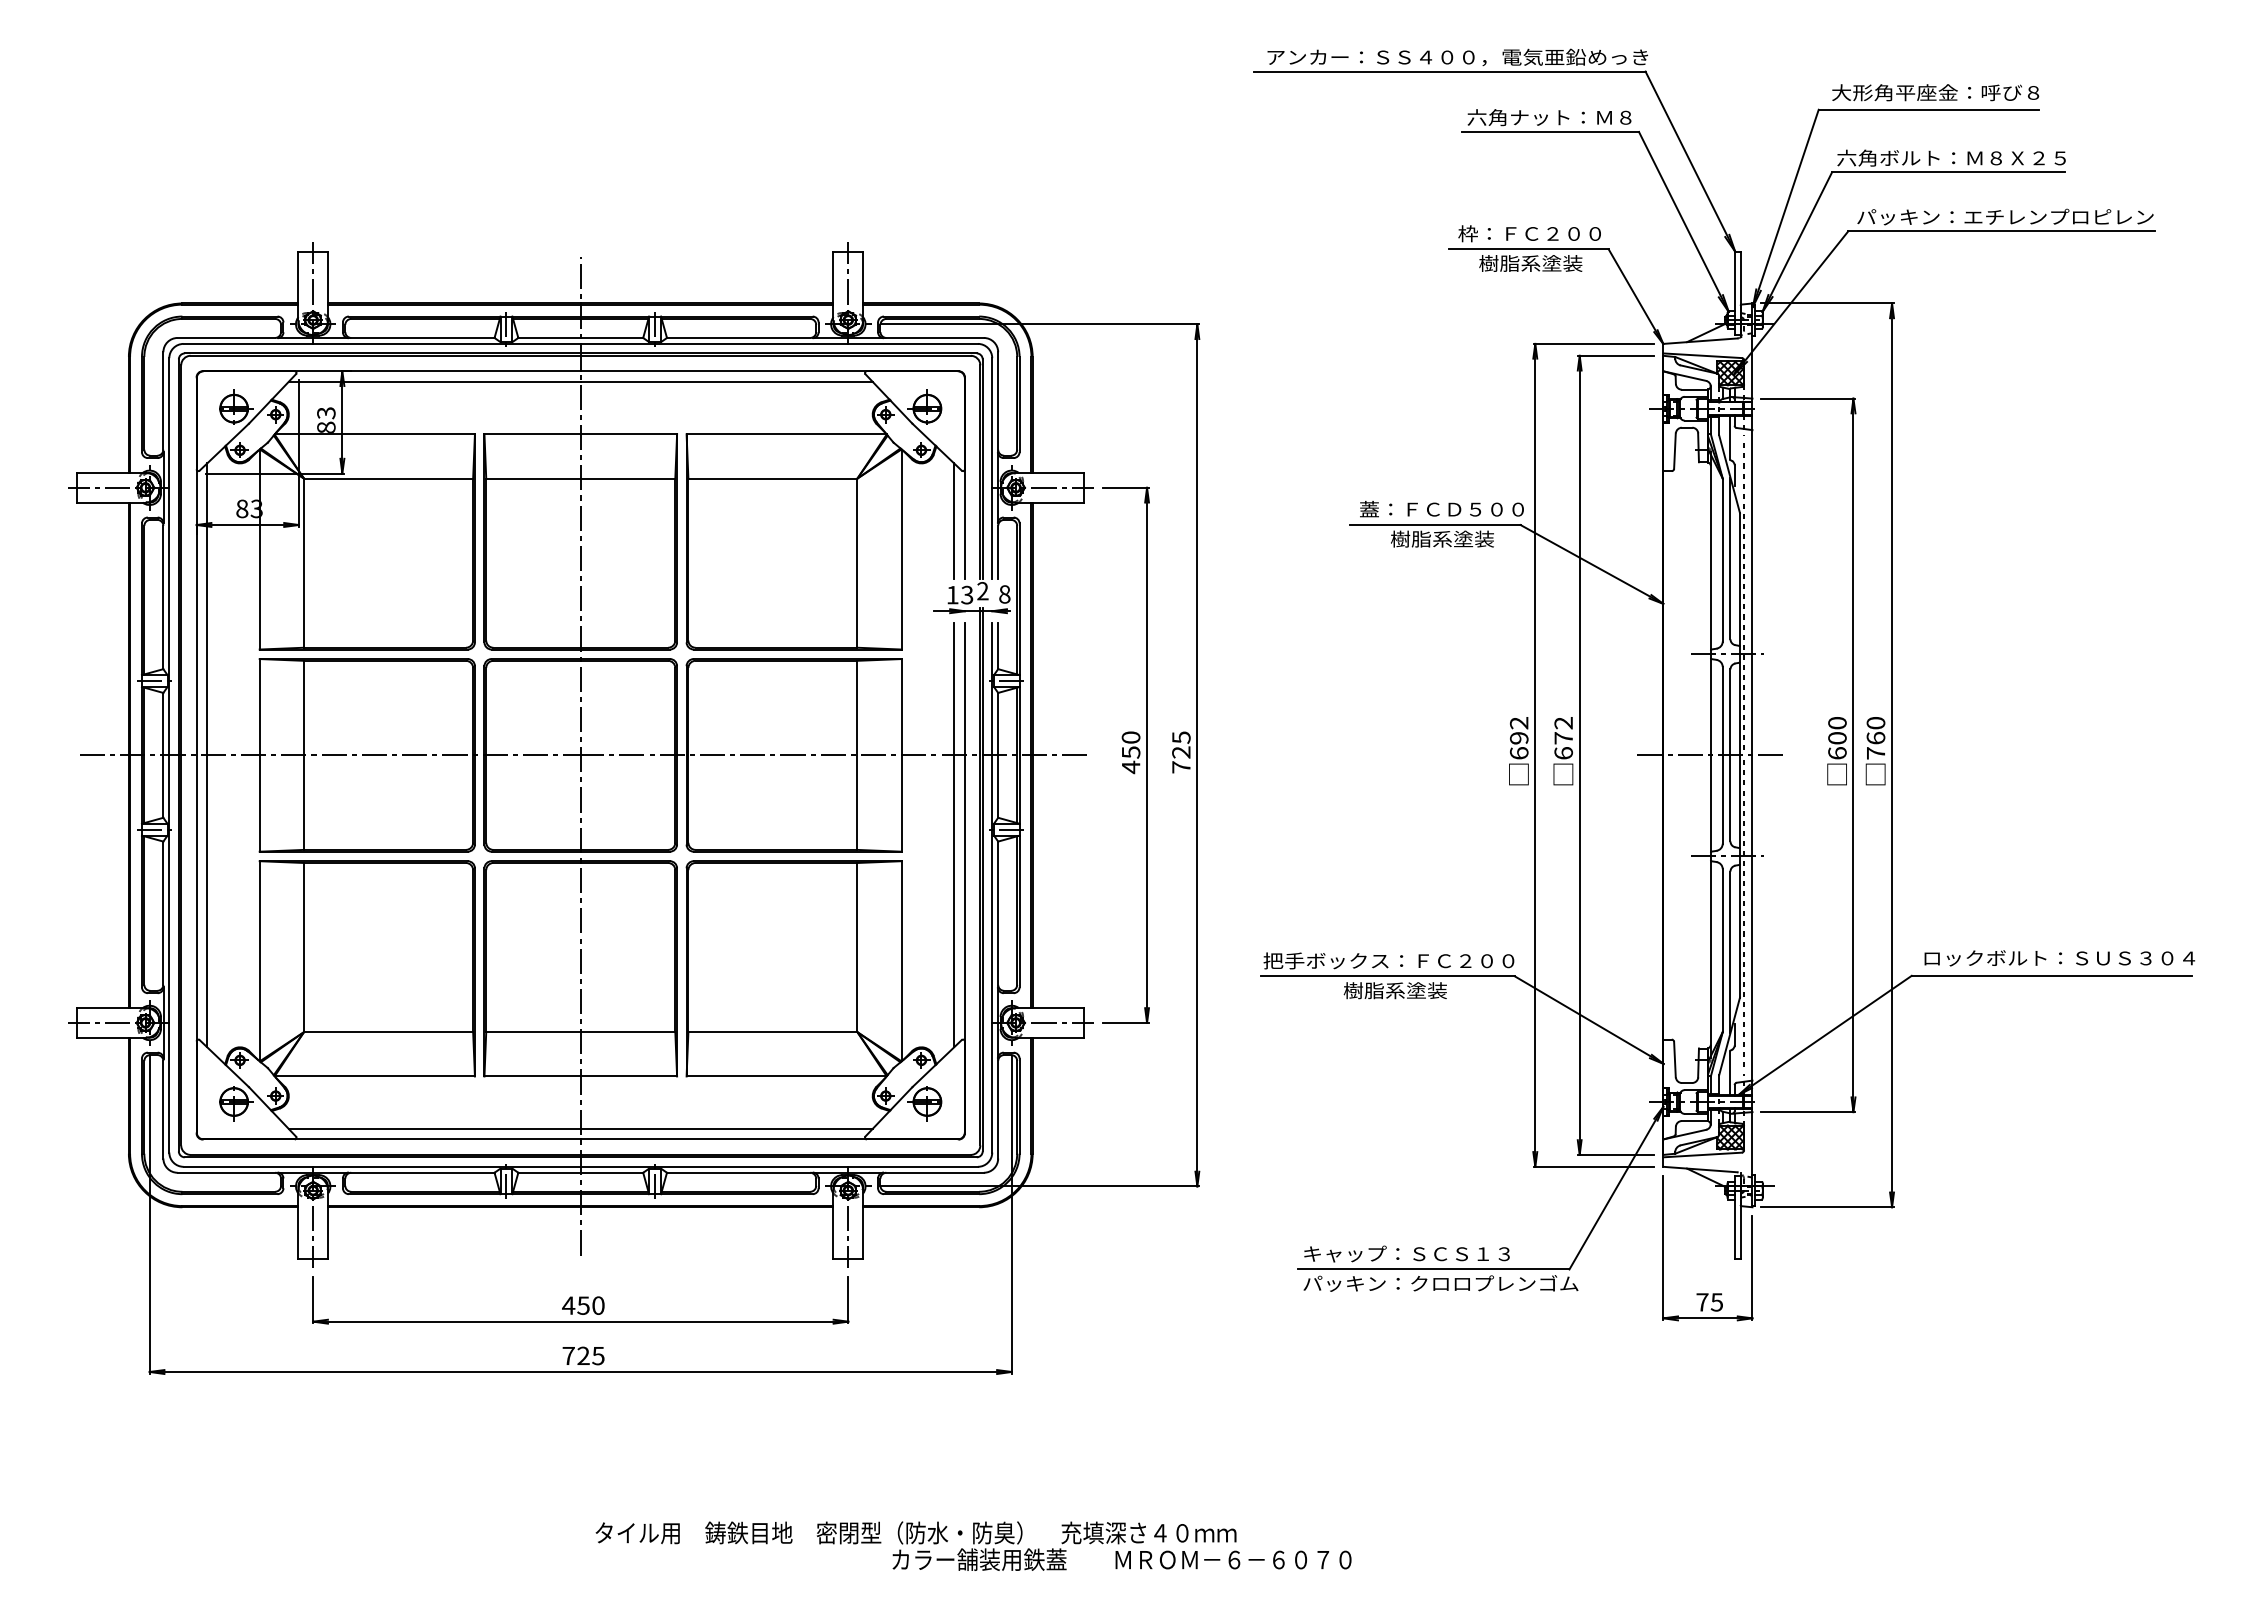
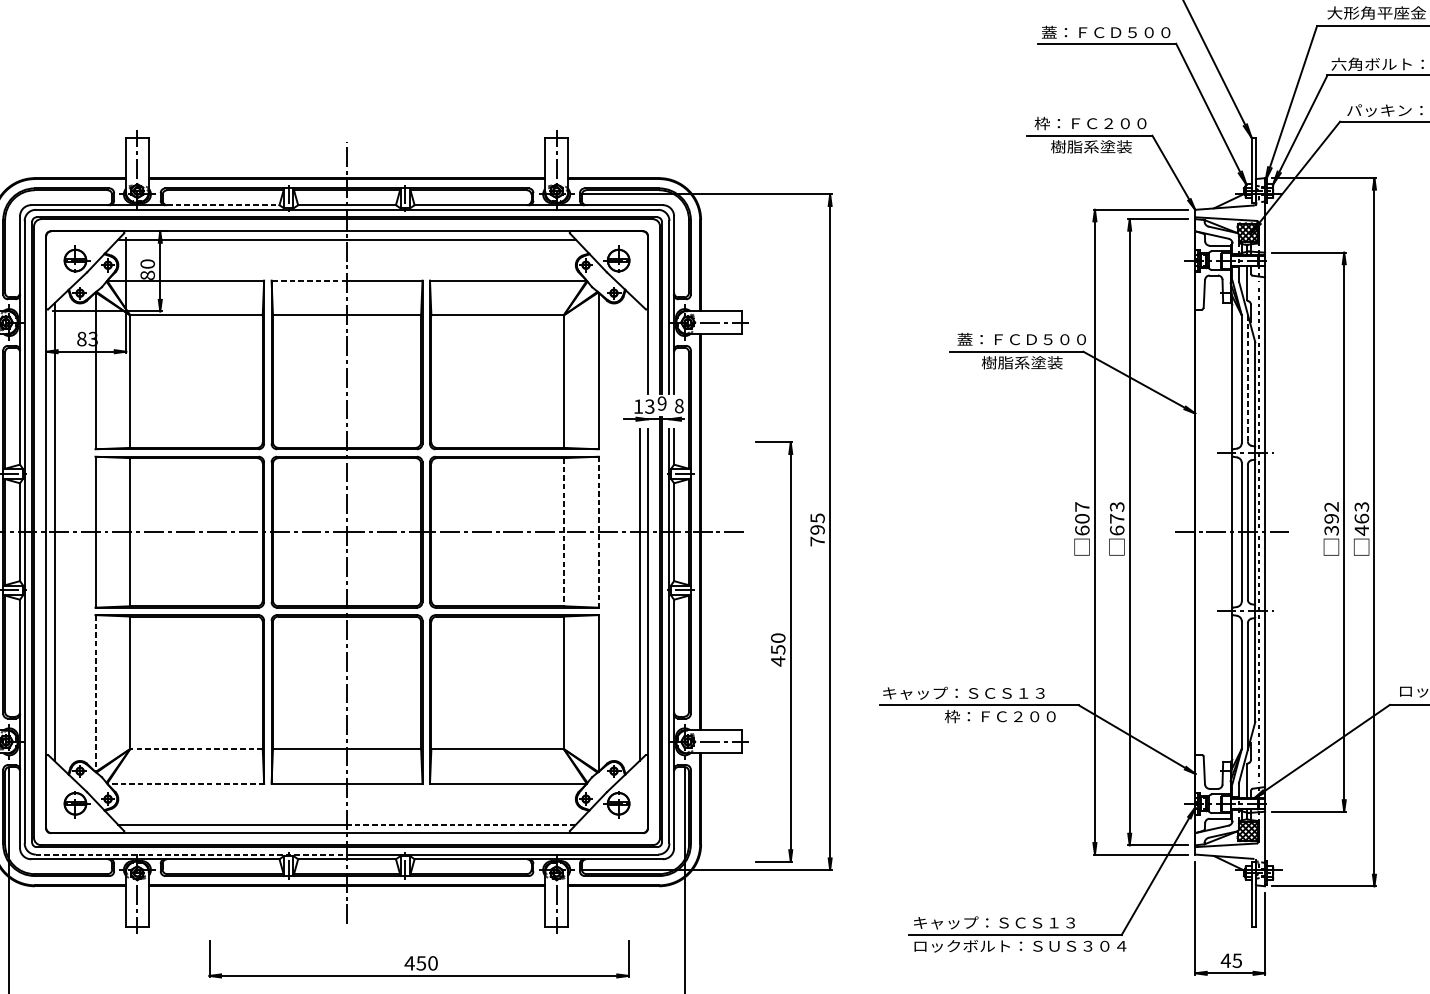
text: (1549, 117) -> (1106, 32), 六角ナット：Ｍ８ -> 蓋：ＦＣＤ５００
line: (422, 337) -> (223, 204), solid -> dashed
text: (326, 413) -> (147, 264), 83 -> 80
line: (532, 434) -> (309, 280), solid -> dashed
line: (954, 521) -> (639, 348), removed
line: (1730, 558) -> (1247, 377), solid -> dashed
text: (982, 591) -> (661, 403), 2 -> 9
text: (1564, 723) -> (1117, 507), 672 -> 673
text: (1518, 730) -> (1081, 512), 692 -> 607
text: (1837, 738) -> (1331, 518), 600 -> 392
text: (1875, 738) -> (1361, 518), 760 -> 463
text: (1181, 752) -> (817, 529), 725 -> 795
part: (1125, 754) -> (773, 651), moved
line: (857, 755) -> (563, 532), solid -> dashed
line: (901, 755) -> (598, 532), solid -> dashed
text: (1388, 960) -> (979, 692), 把手ボックス：ＦＣ２００ -> キャップ：ＳＣＳ１３
line: (259, 961) -> (95, 693), solid -> dashed
text: (1414, 990) -> (1000, 716), 樹脂系塗装 -> 枠：ＦＣ２００
line: (388, 1032) -> (196, 749), solid -> dashed
line: (374, 1076) -> (185, 783), solid -> dashed
line: (726, 1128) -> (461, 824), solid -> dashed
line: (382, 1166) -> (191, 854), solid -> dashed
text: (1440, 1283) -> (1020, 946), パッキン：クロロプレンゴム -> ロックボルト：ＳＵＳ３０４
part: (580, 1300) -> (418, 959), moved
text: (1701, 1302) -> (1225, 960), 75 -> 45

